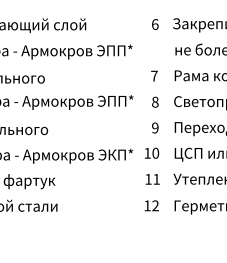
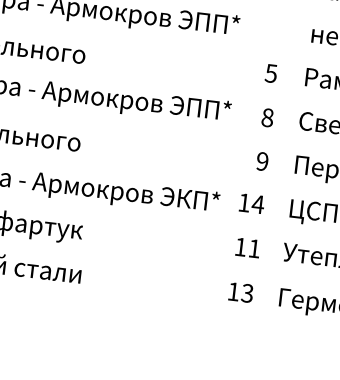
text: (154, 75) -> (271, 72), 7 -> 5
text: (155, 152) -> (257, 203), 10 -> 14
text: (155, 206) -> (247, 294), 12 -> 13

